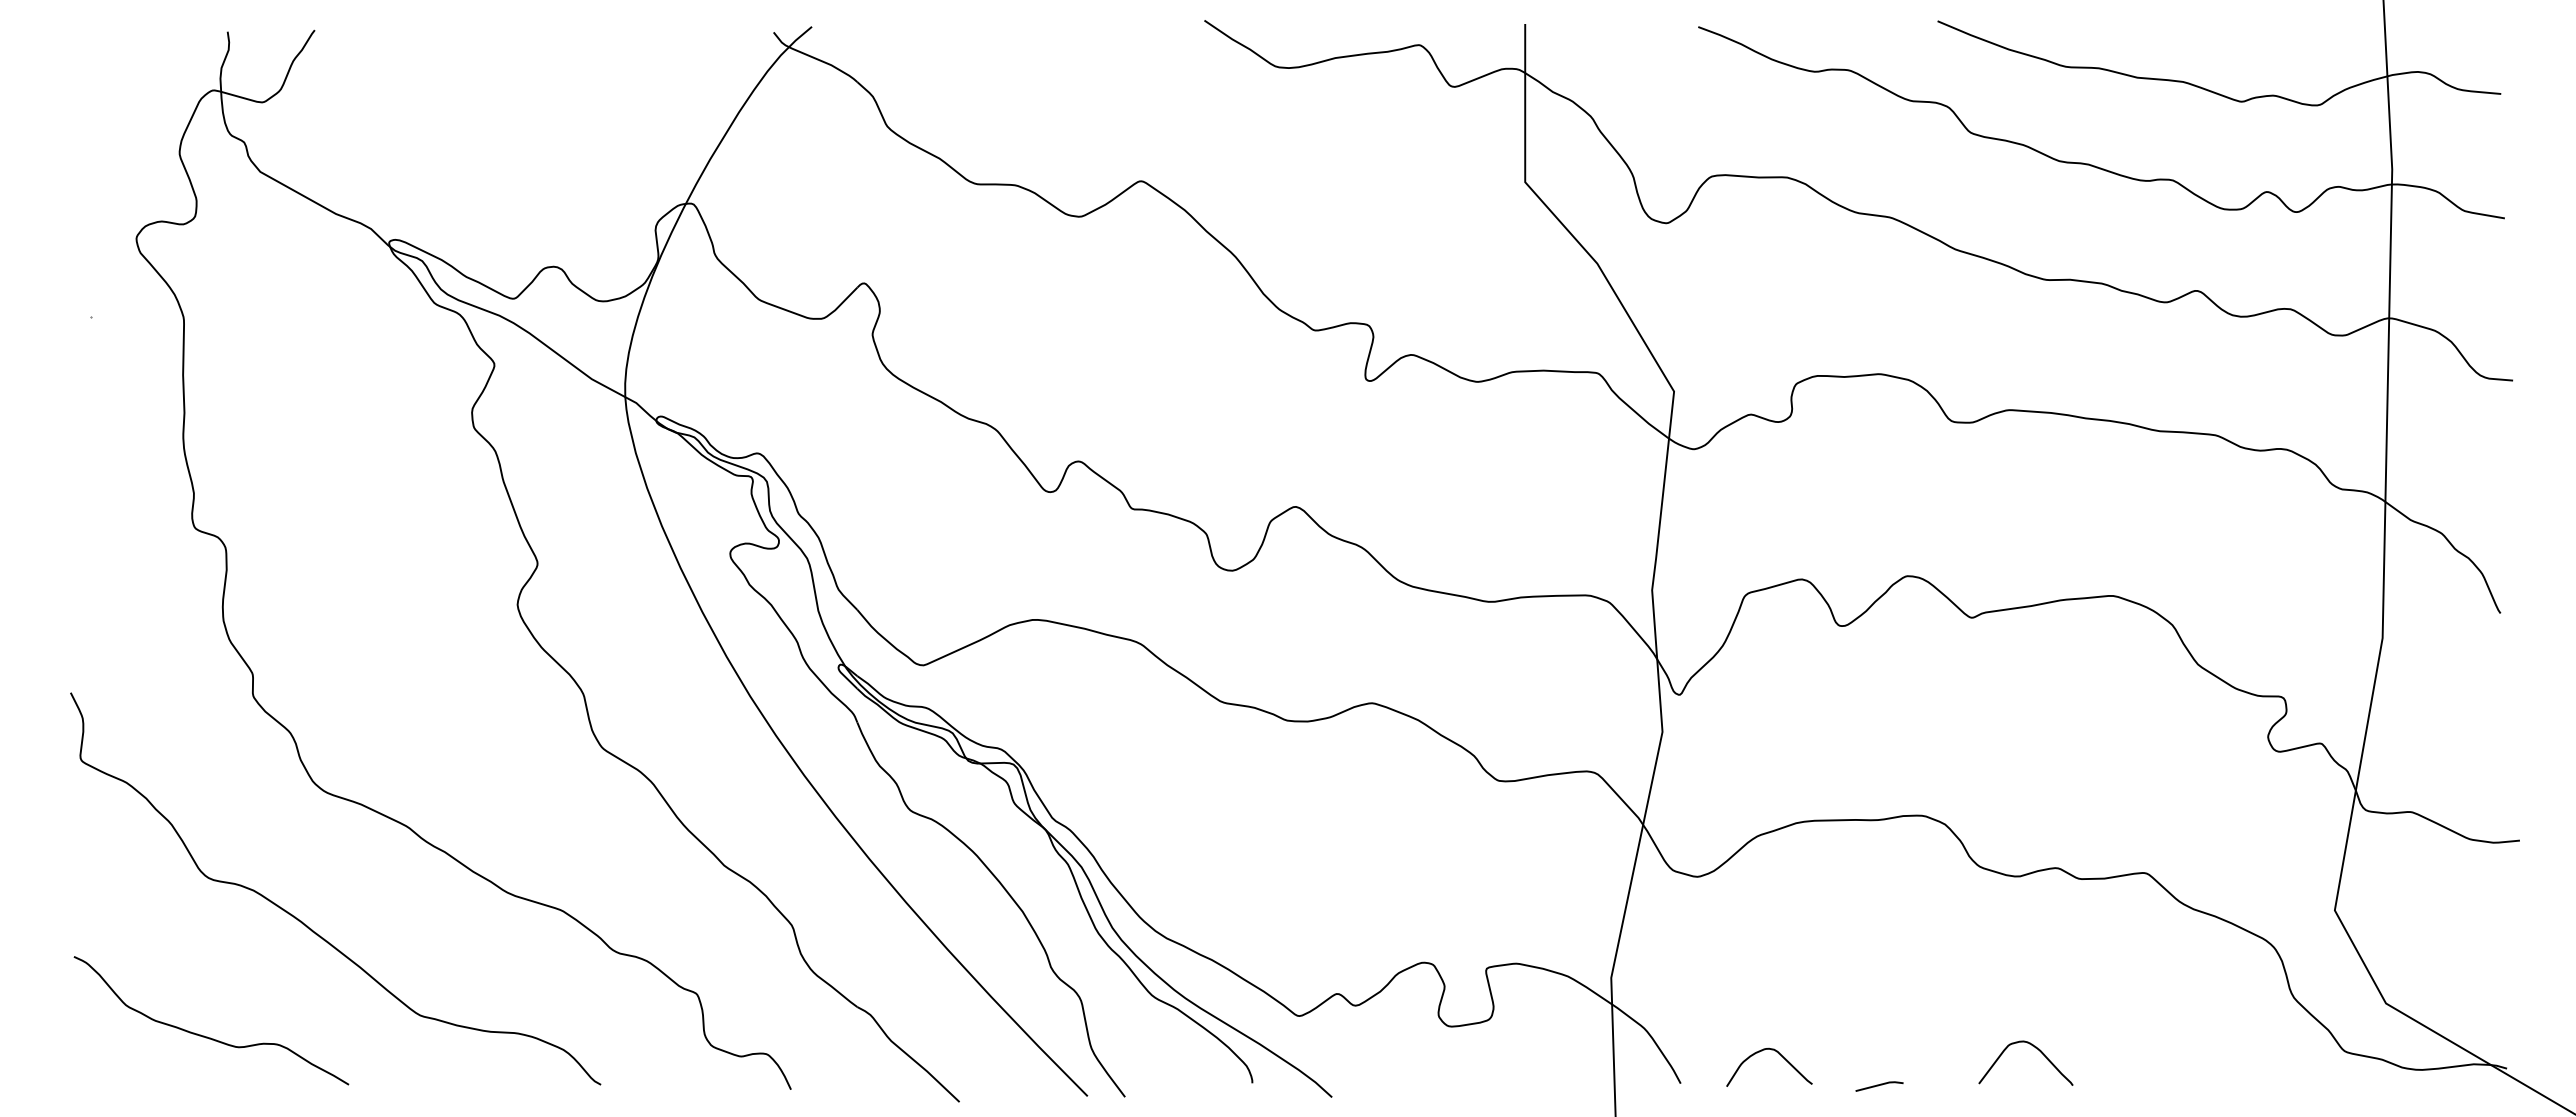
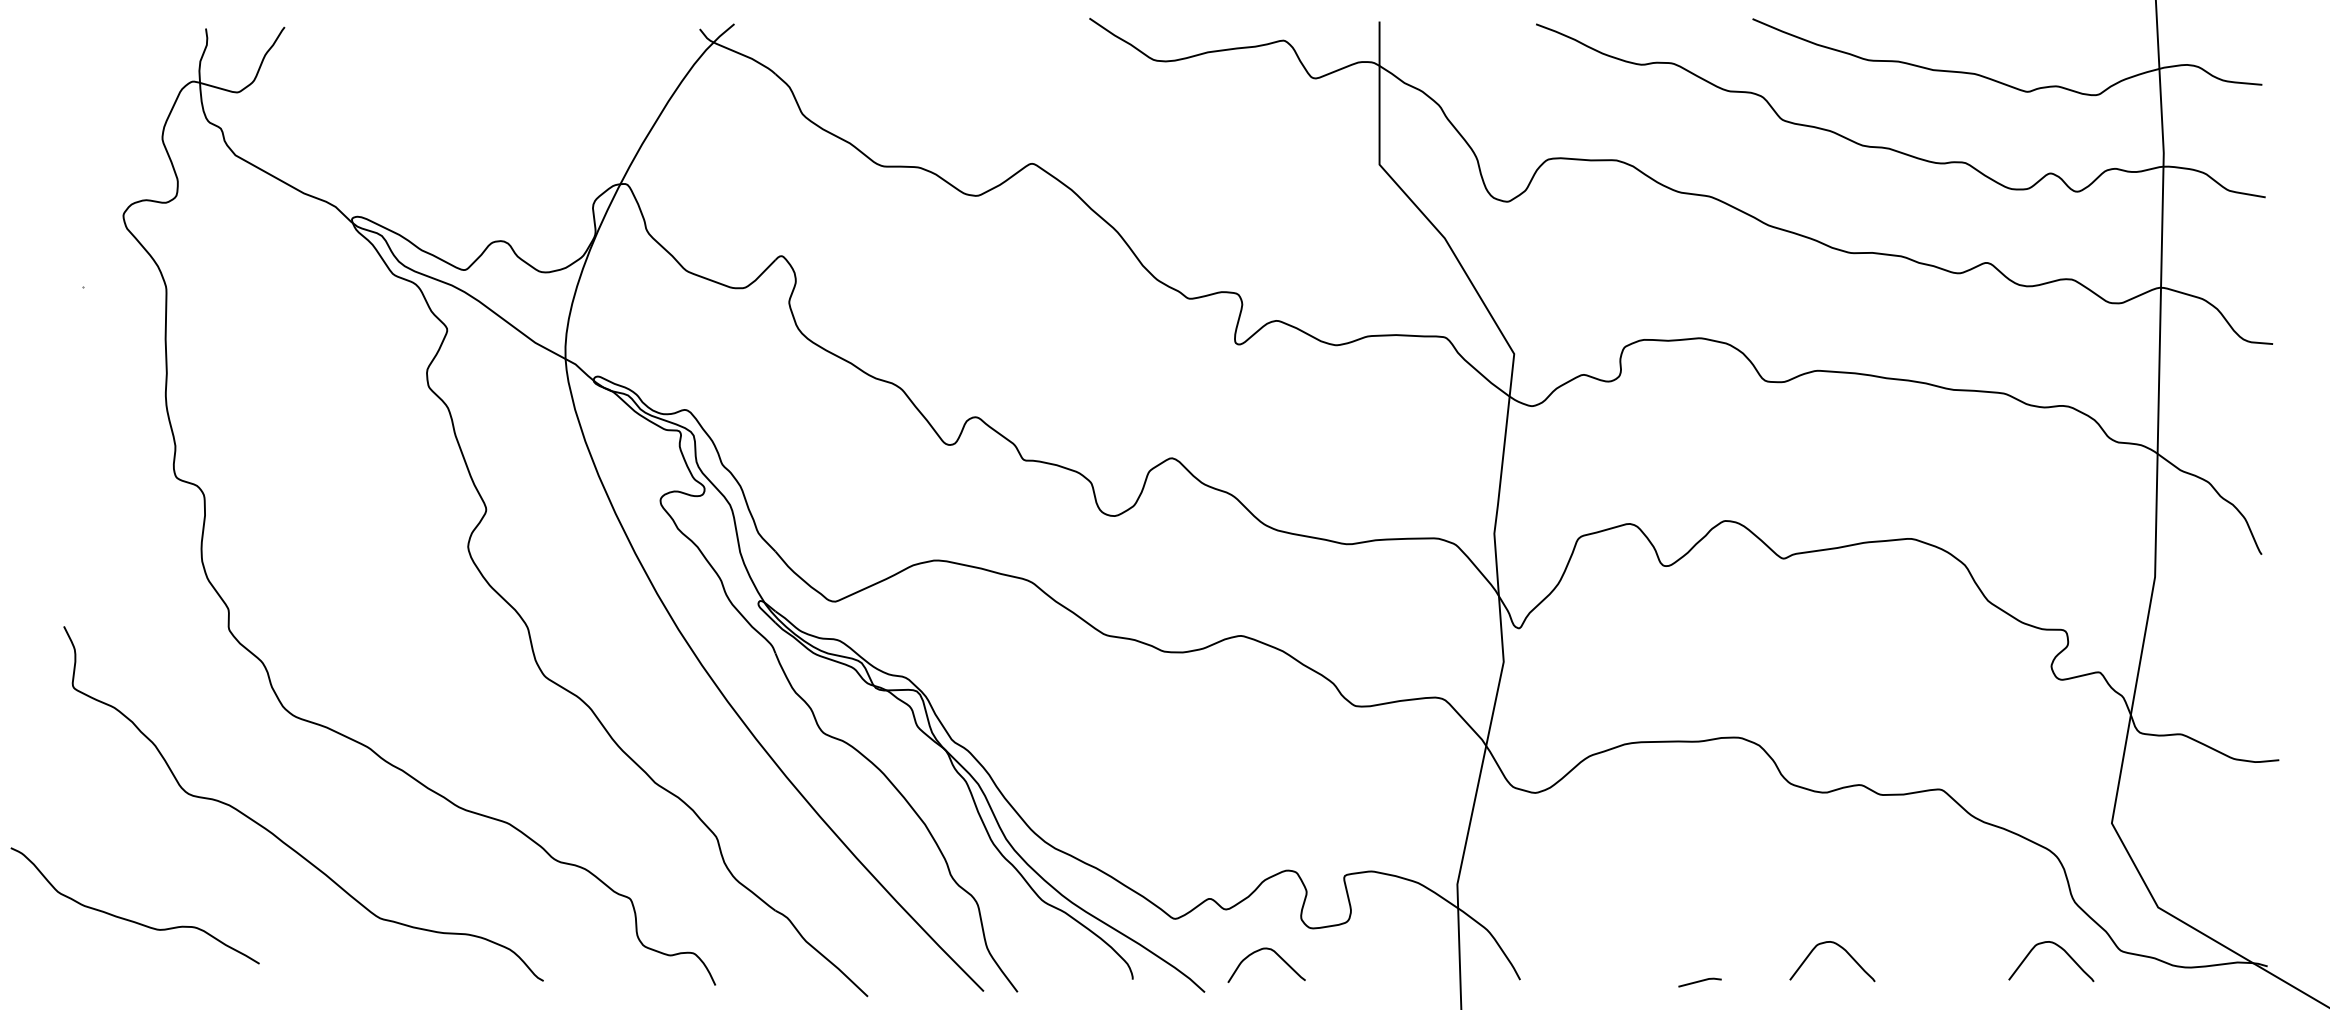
curve: (207, 1036) -> (131, 920), moved
curve: (2277, 1048) -> (2060, 948), added
curve: (1780, 1055) -> (1276, 954), moved

